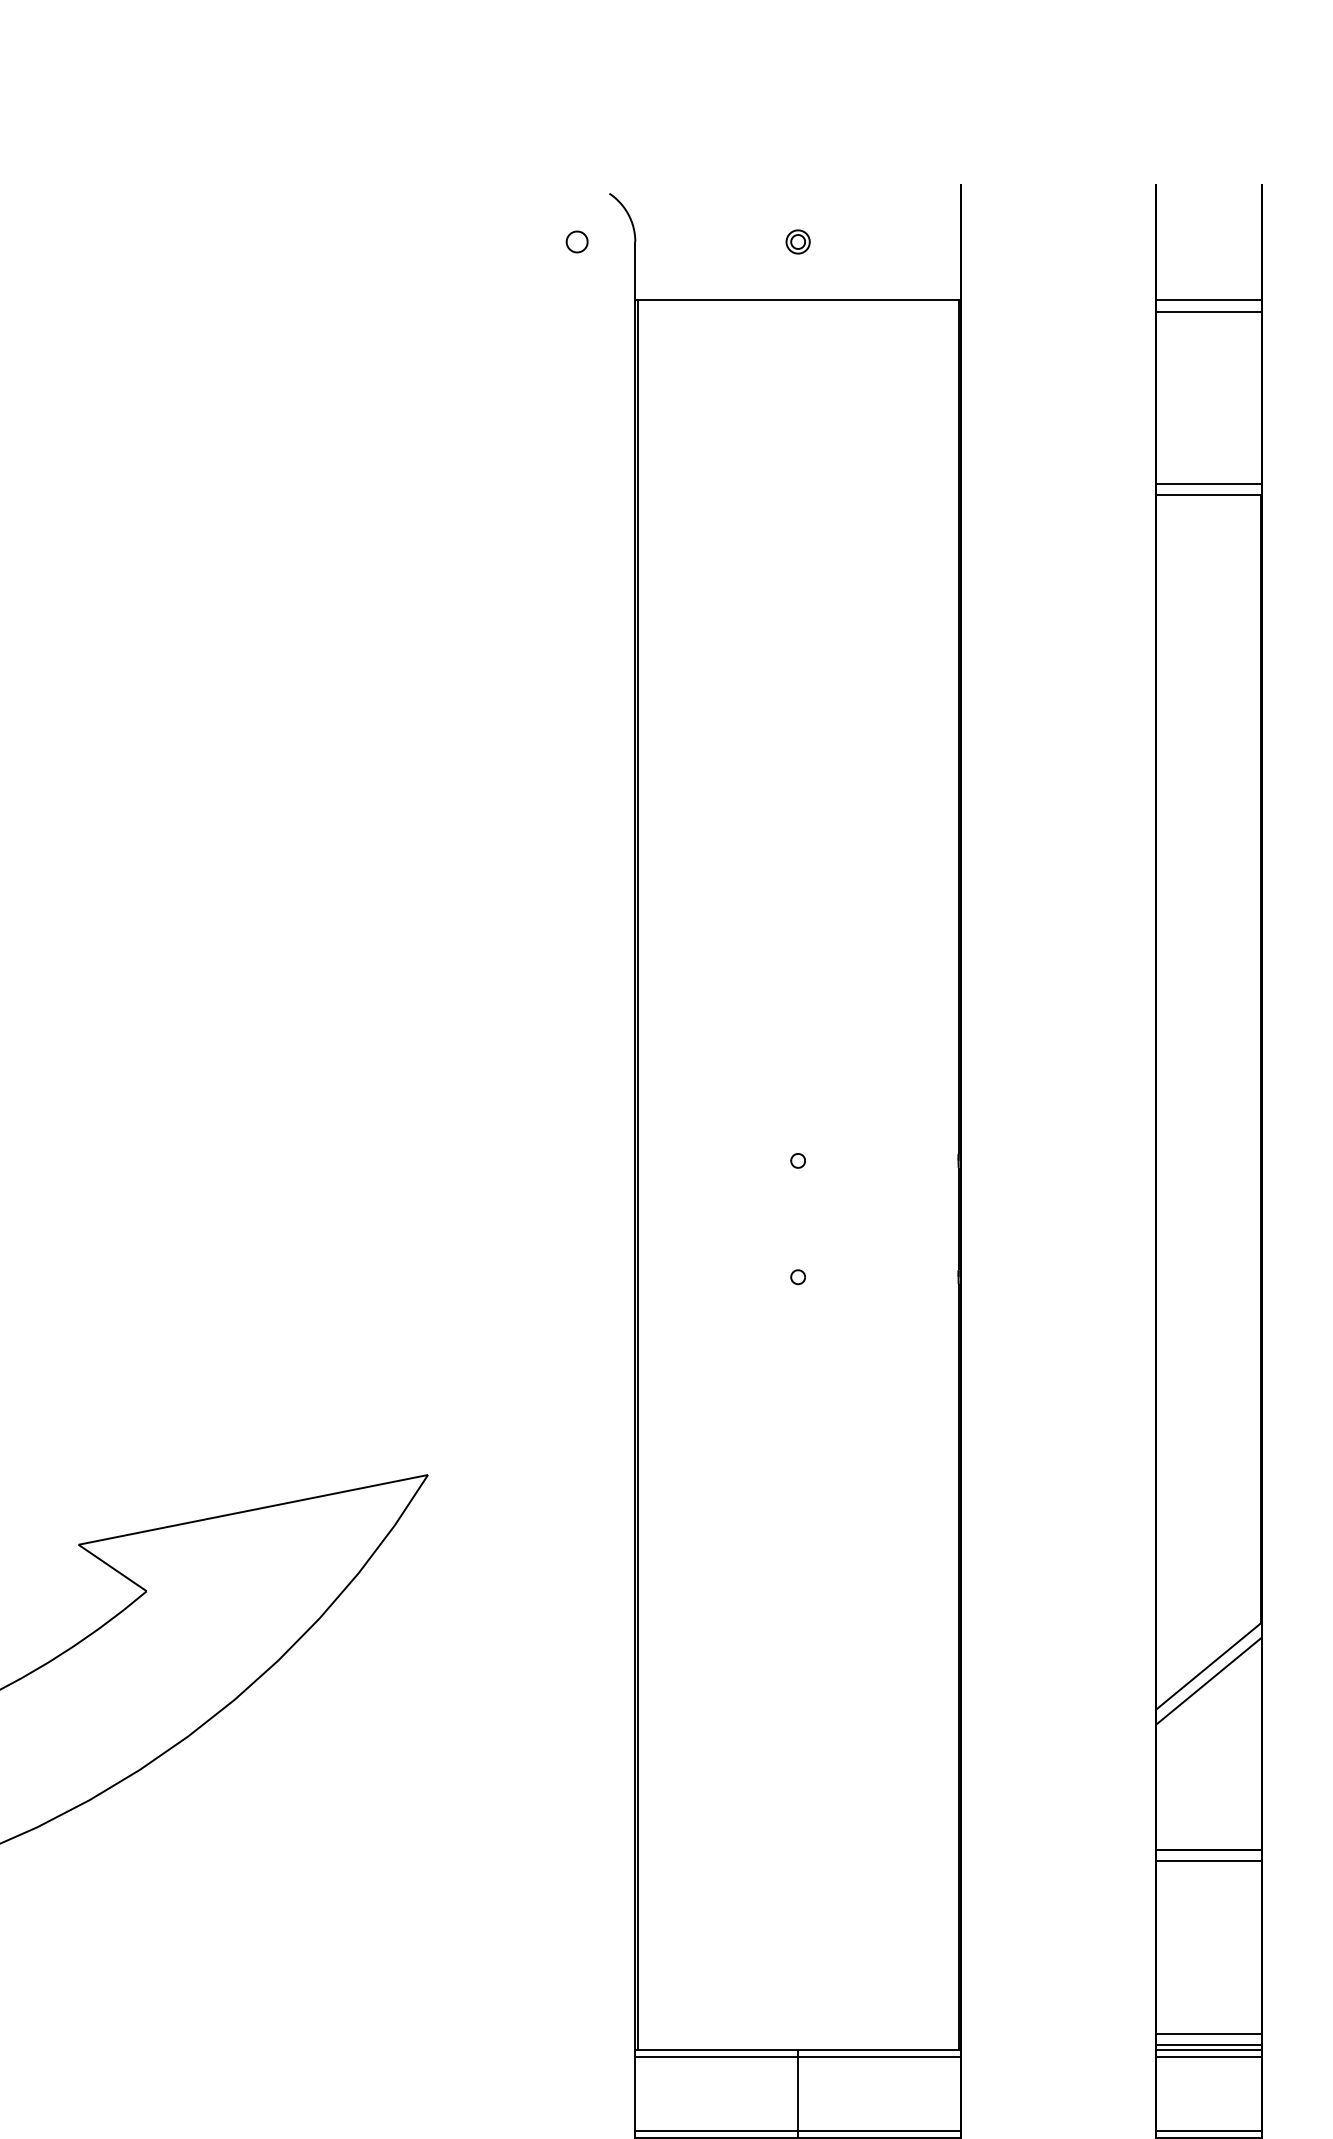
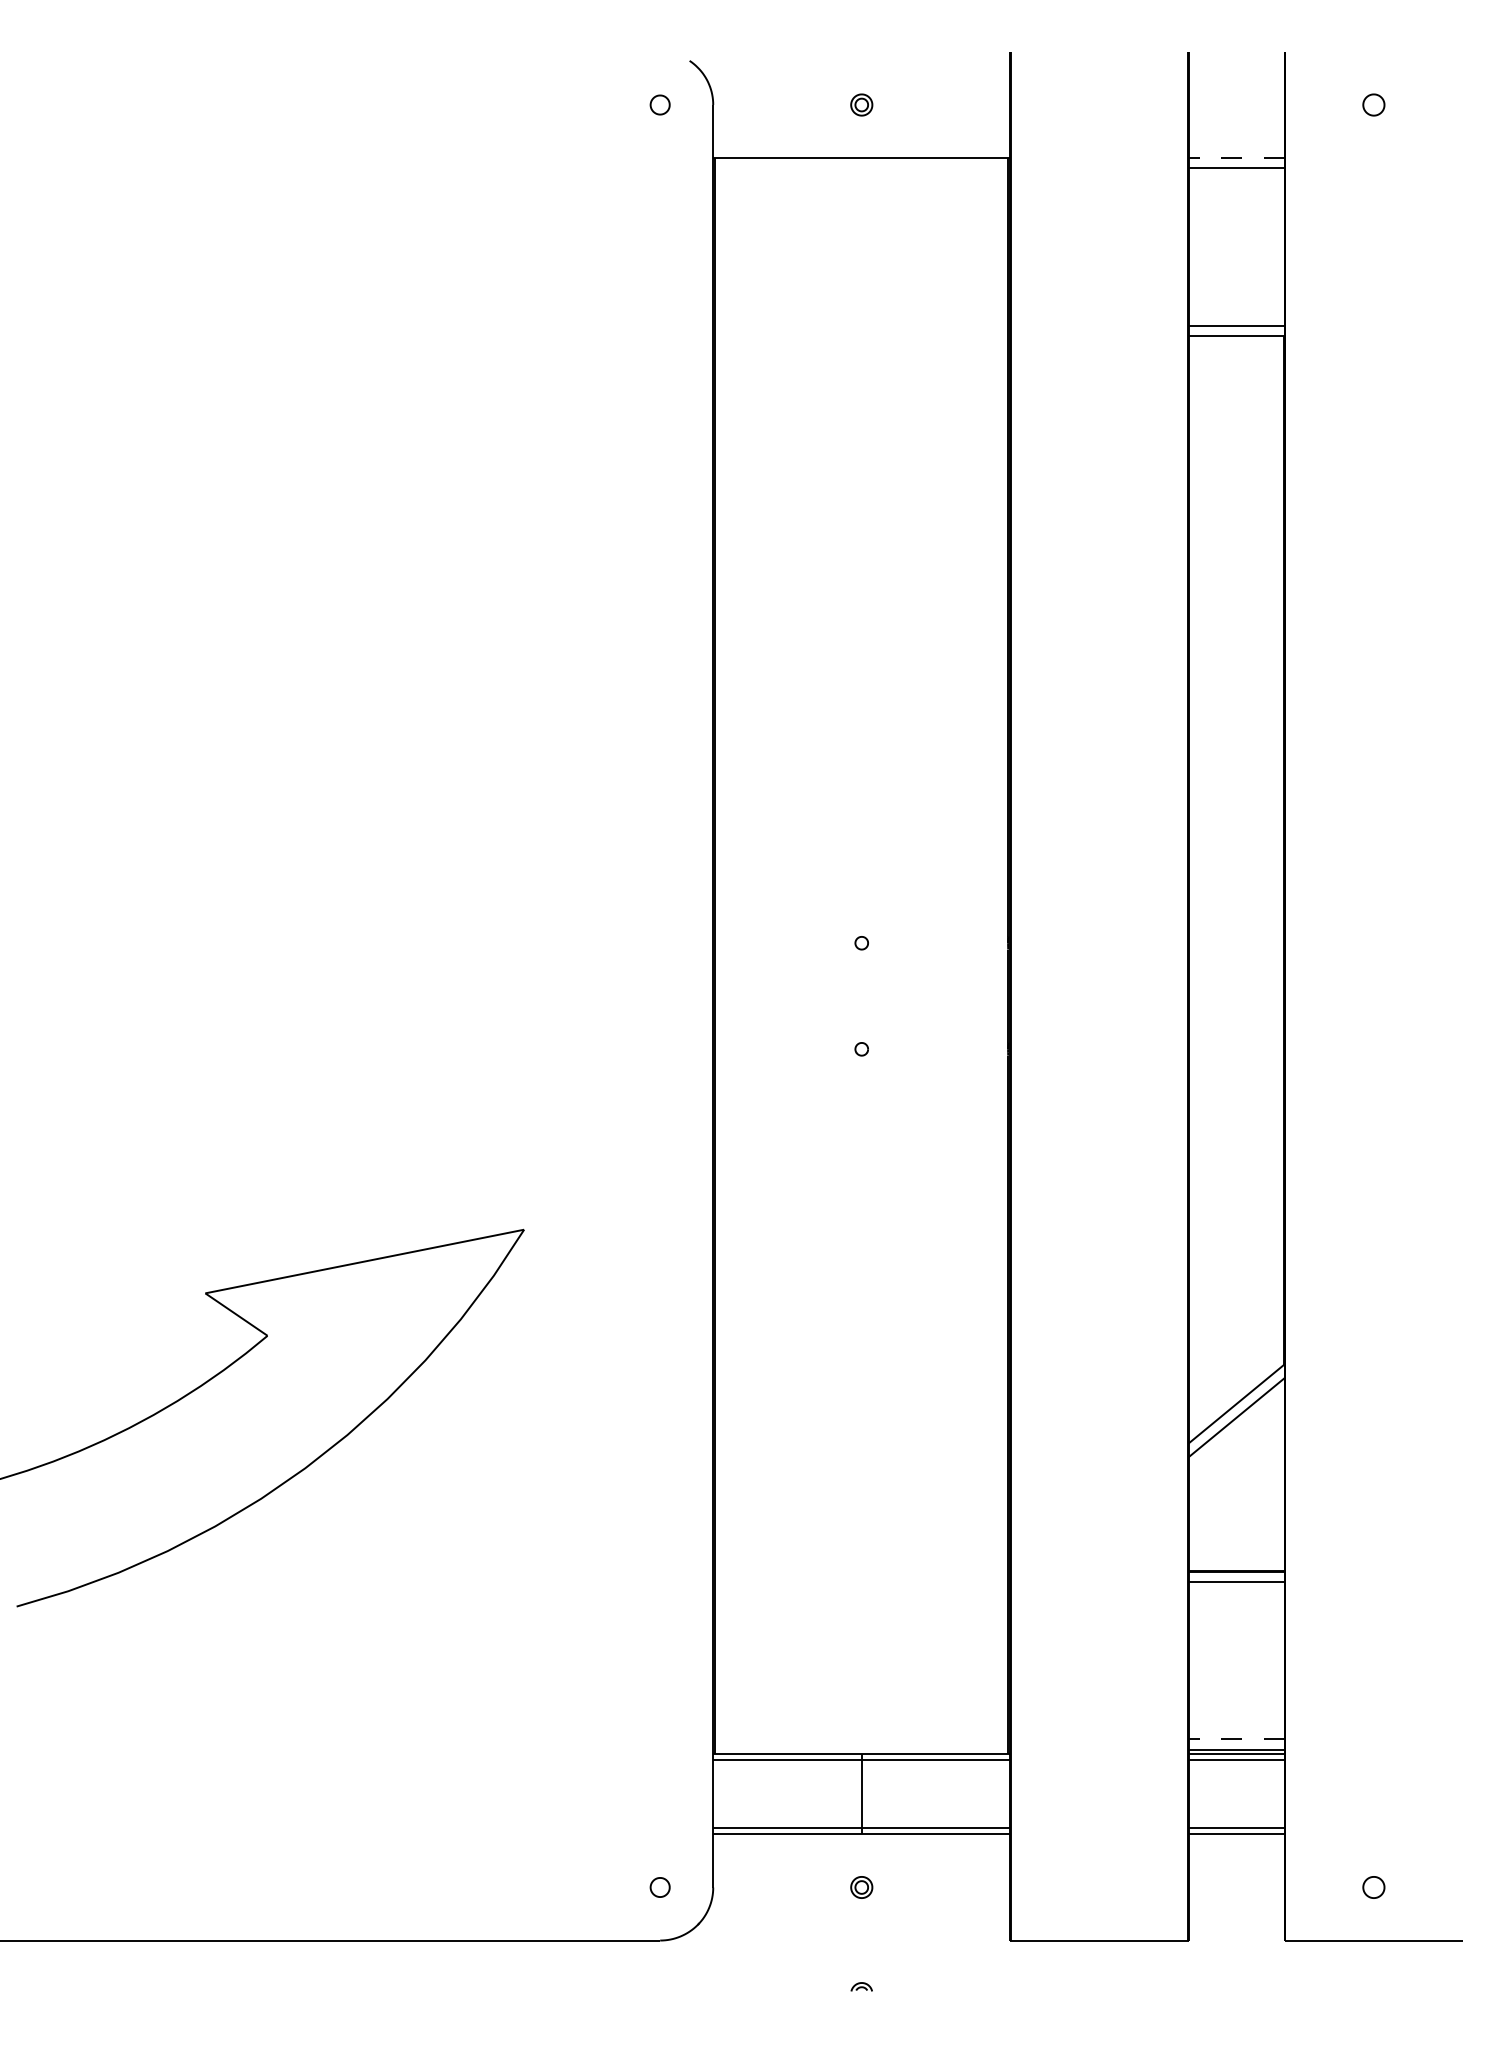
line: (1208, 300) -> (1236, 158), solid -> dashed
line: (1208, 2033) -> (1236, 1739), solid -> dashed

